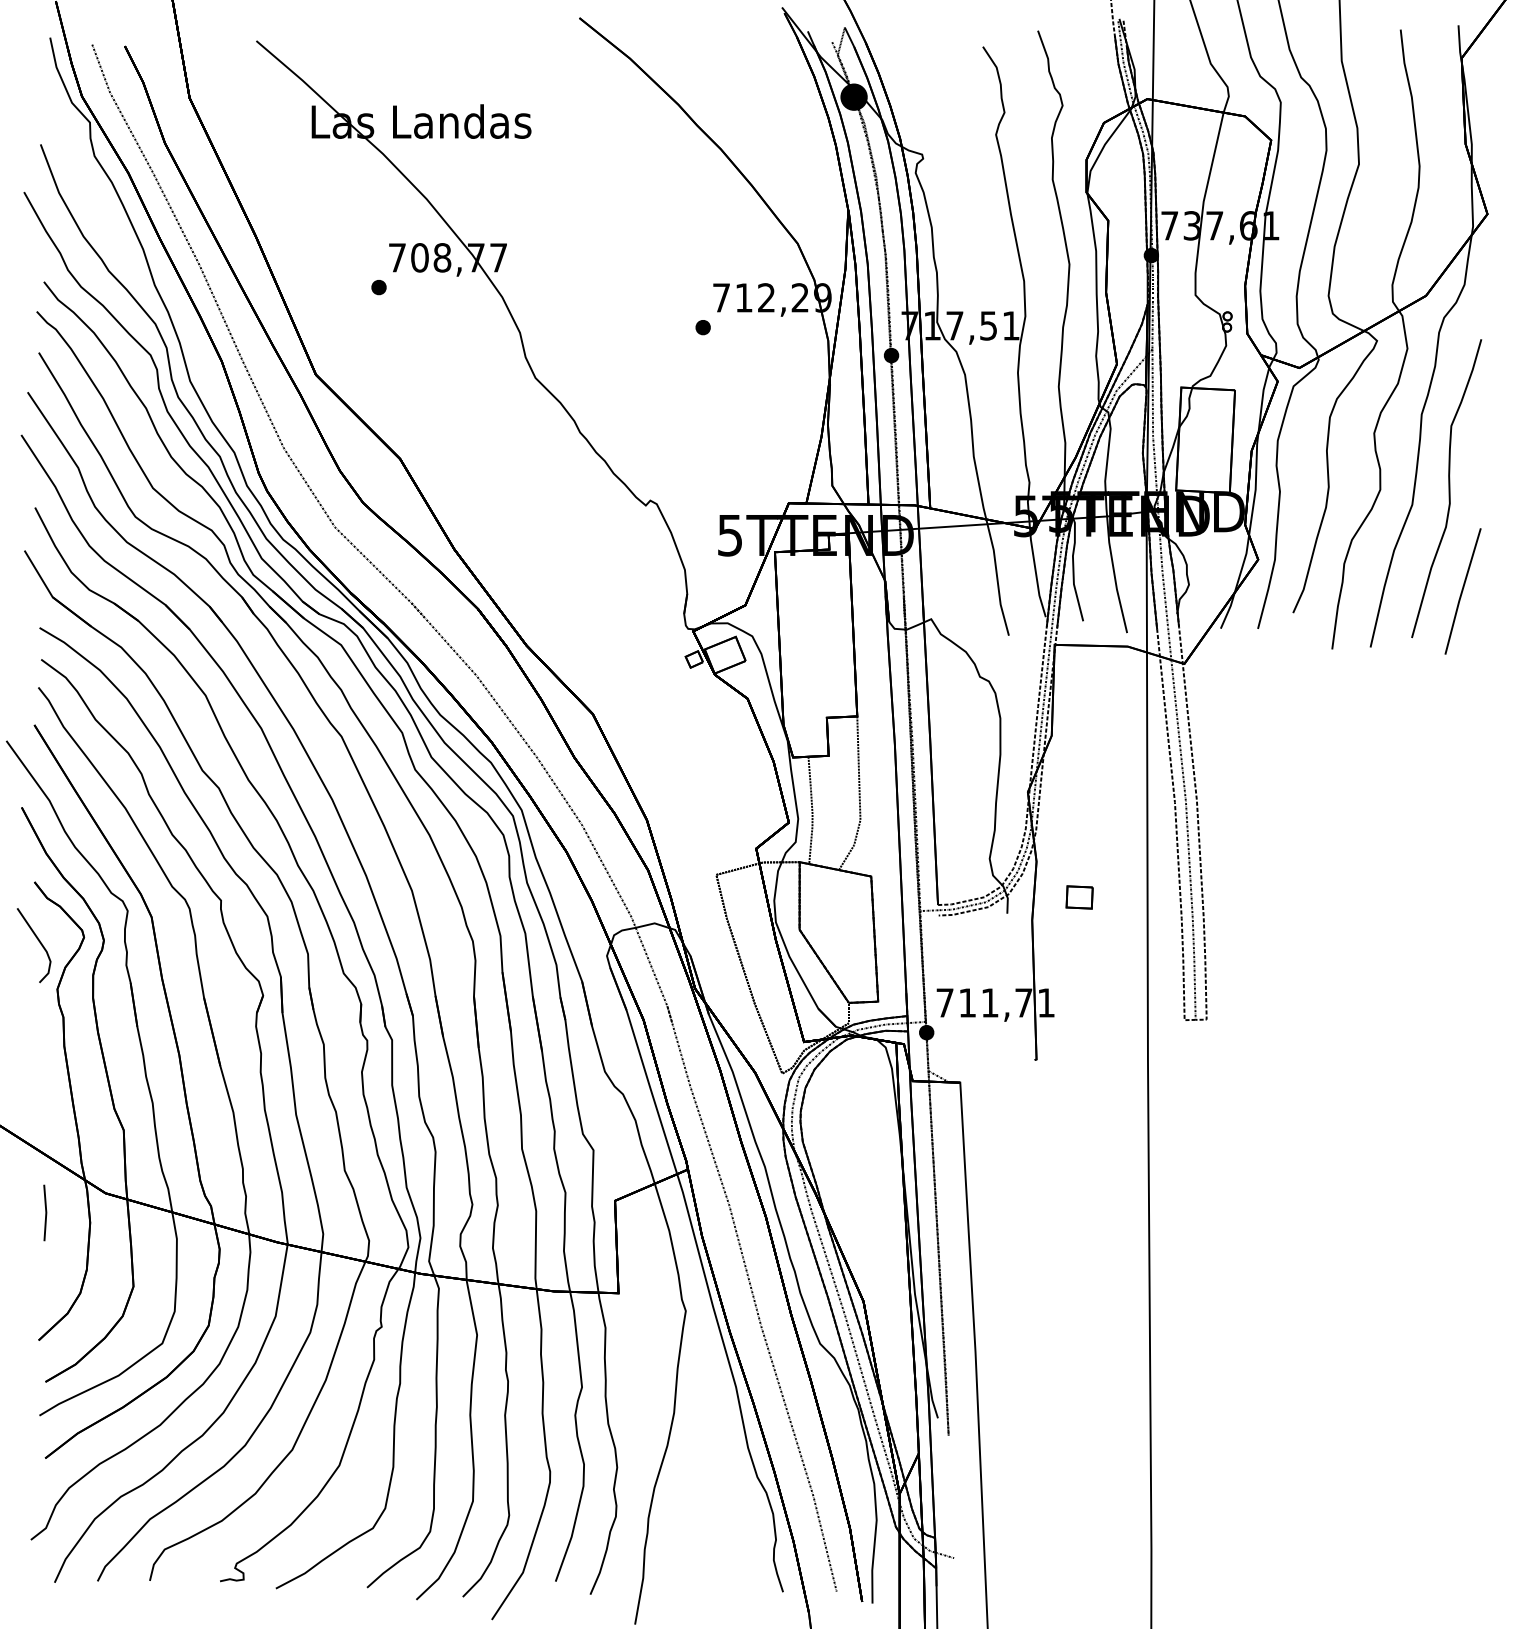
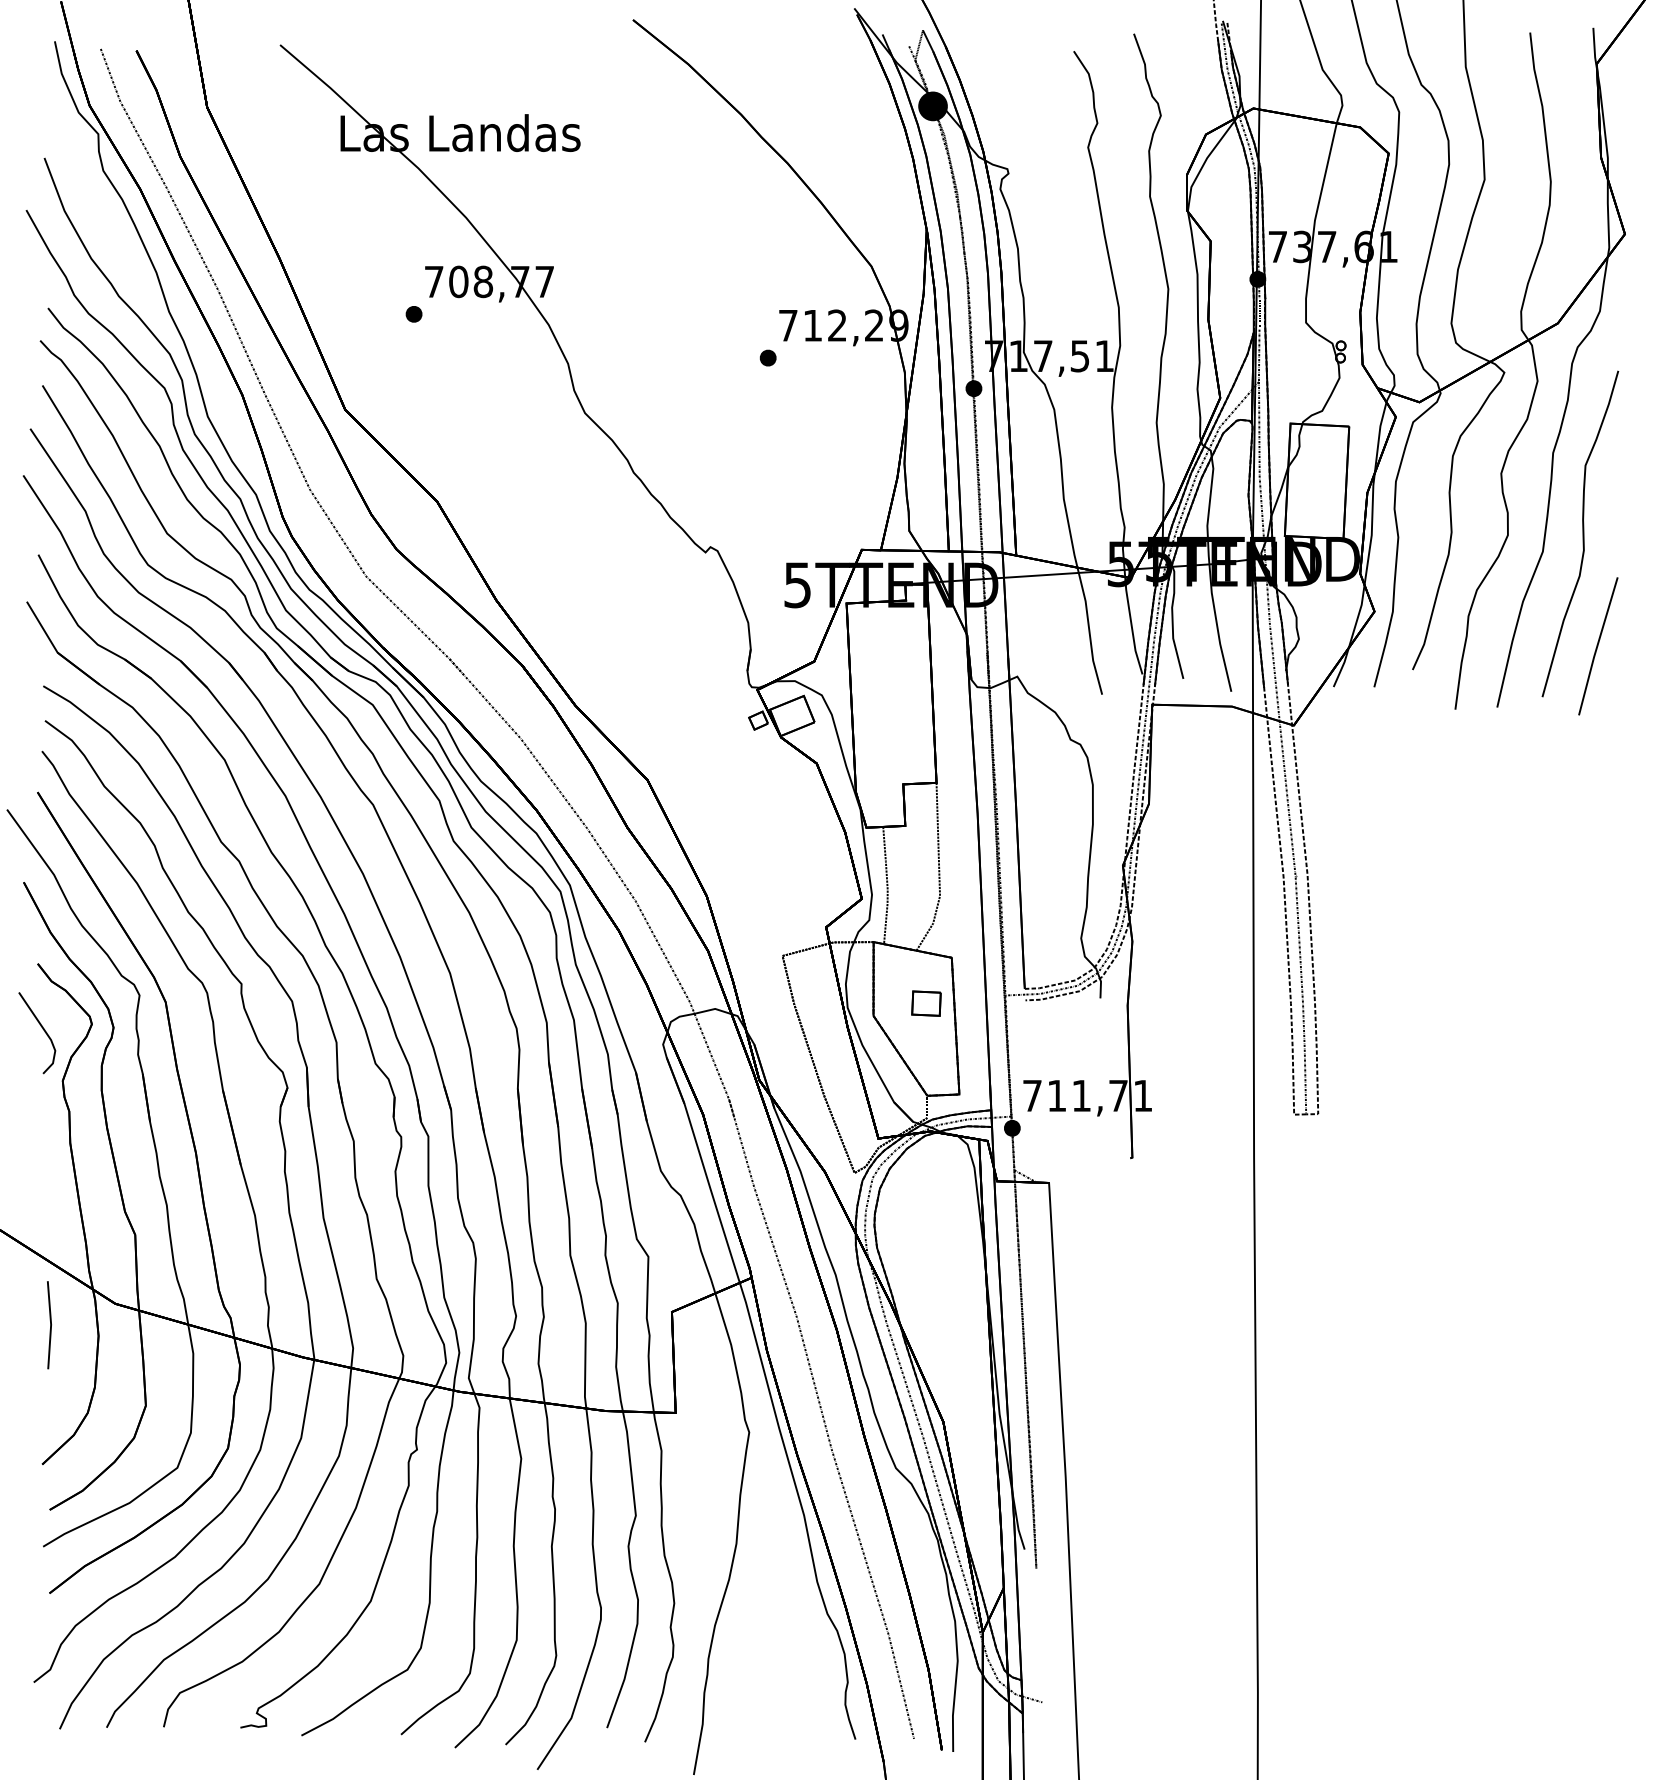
part: (1079, 897) -> (926, 1003), moved
part: (45, 1213) -> (49, 1325), size x1.43

